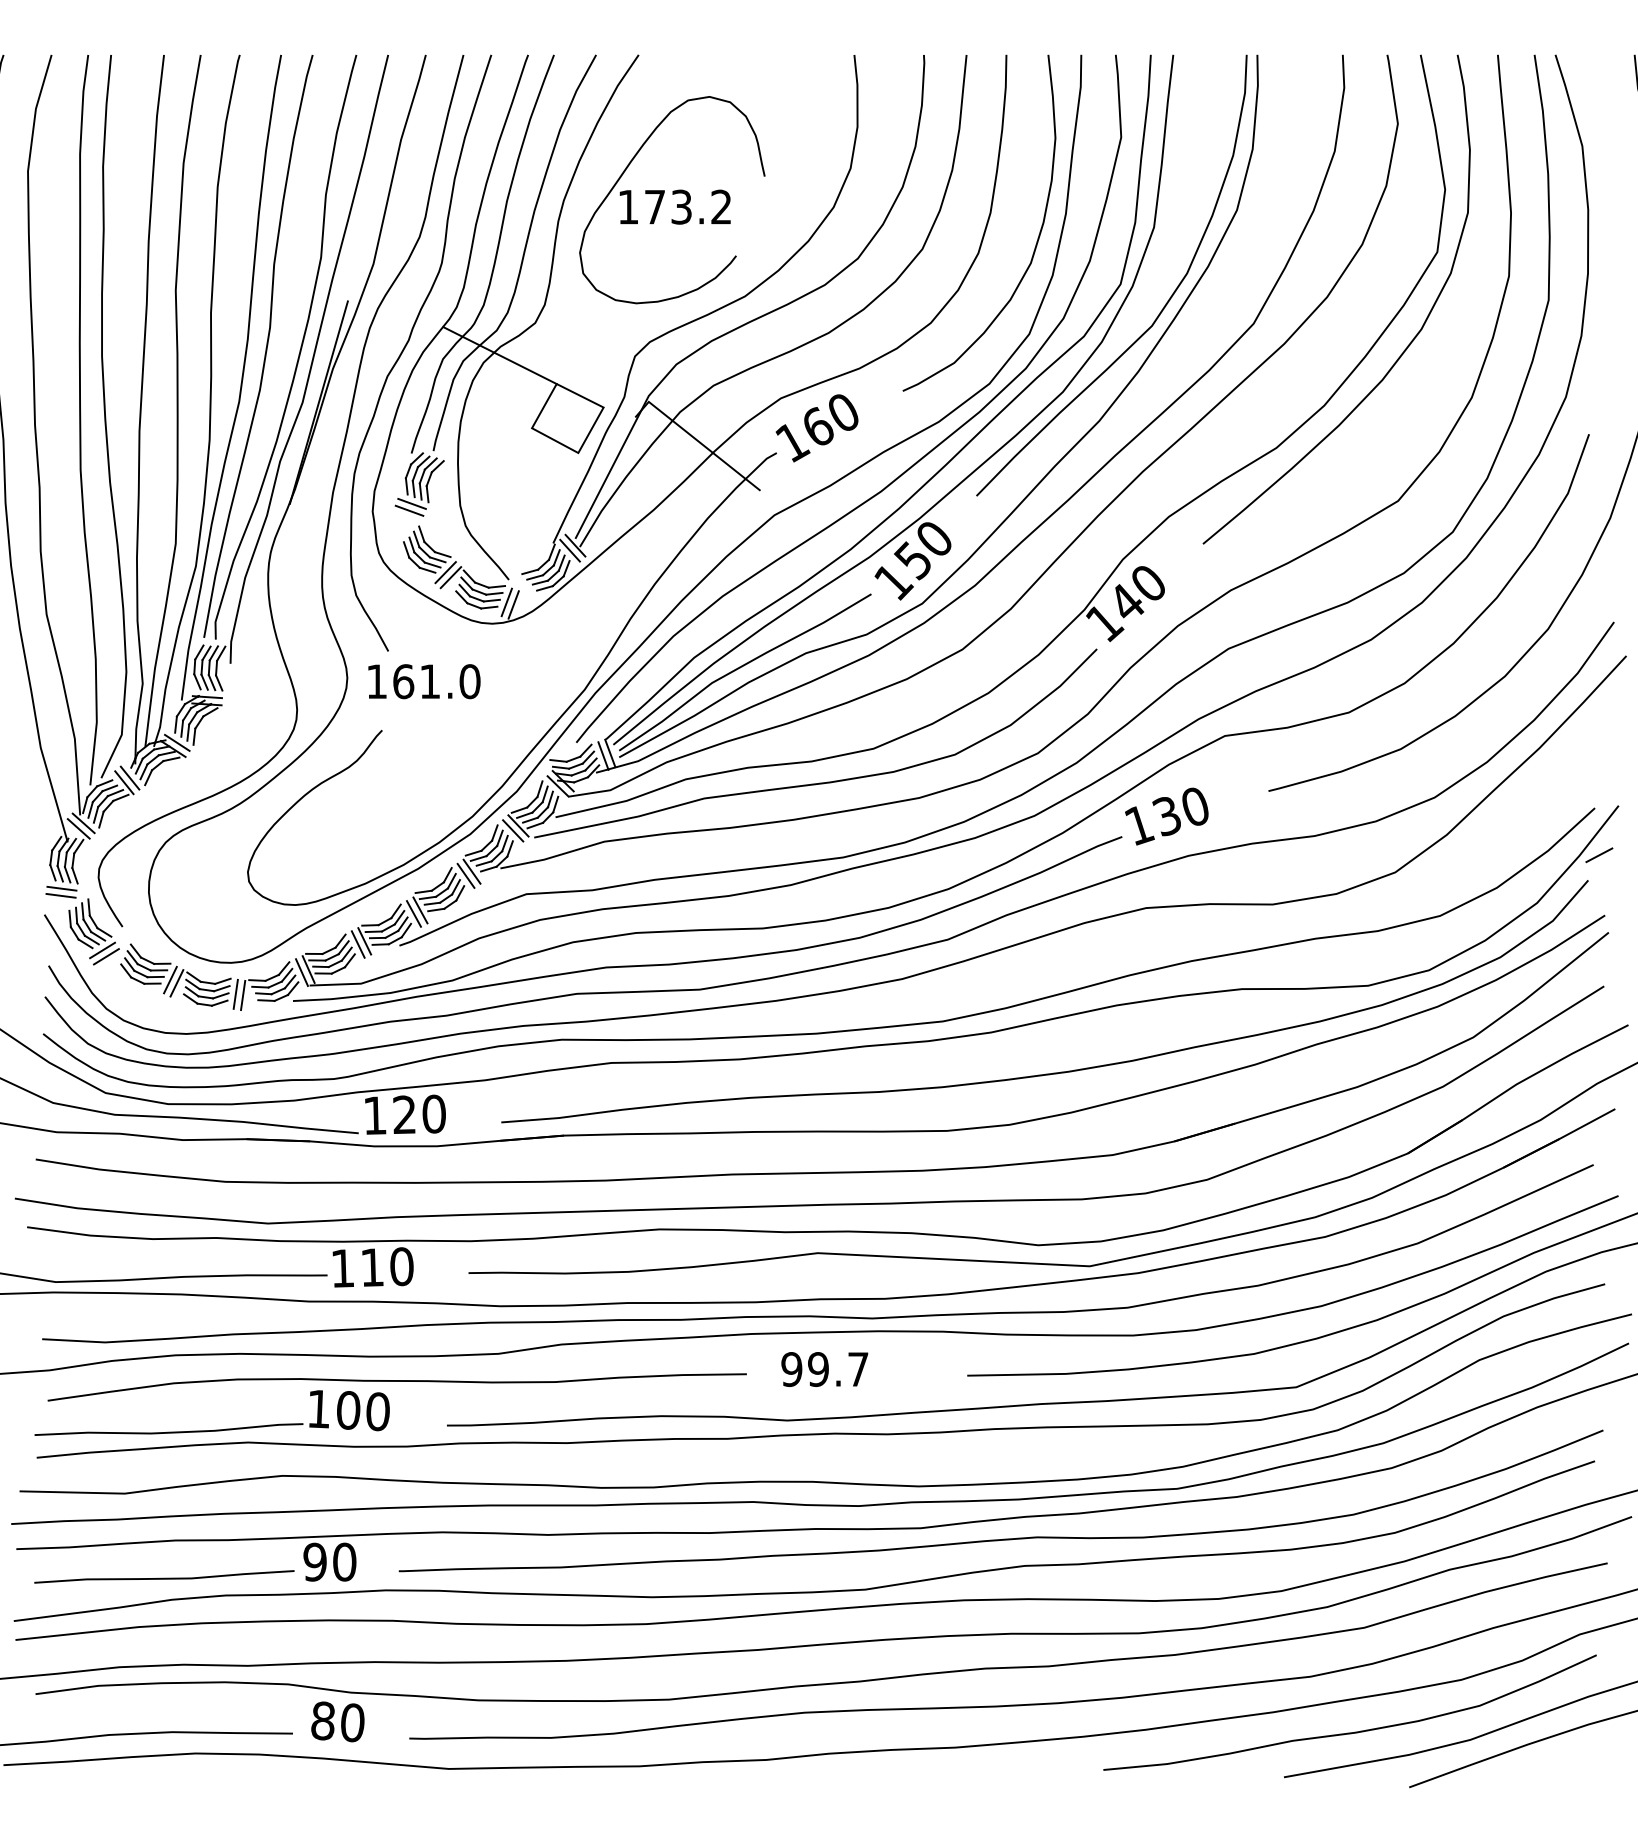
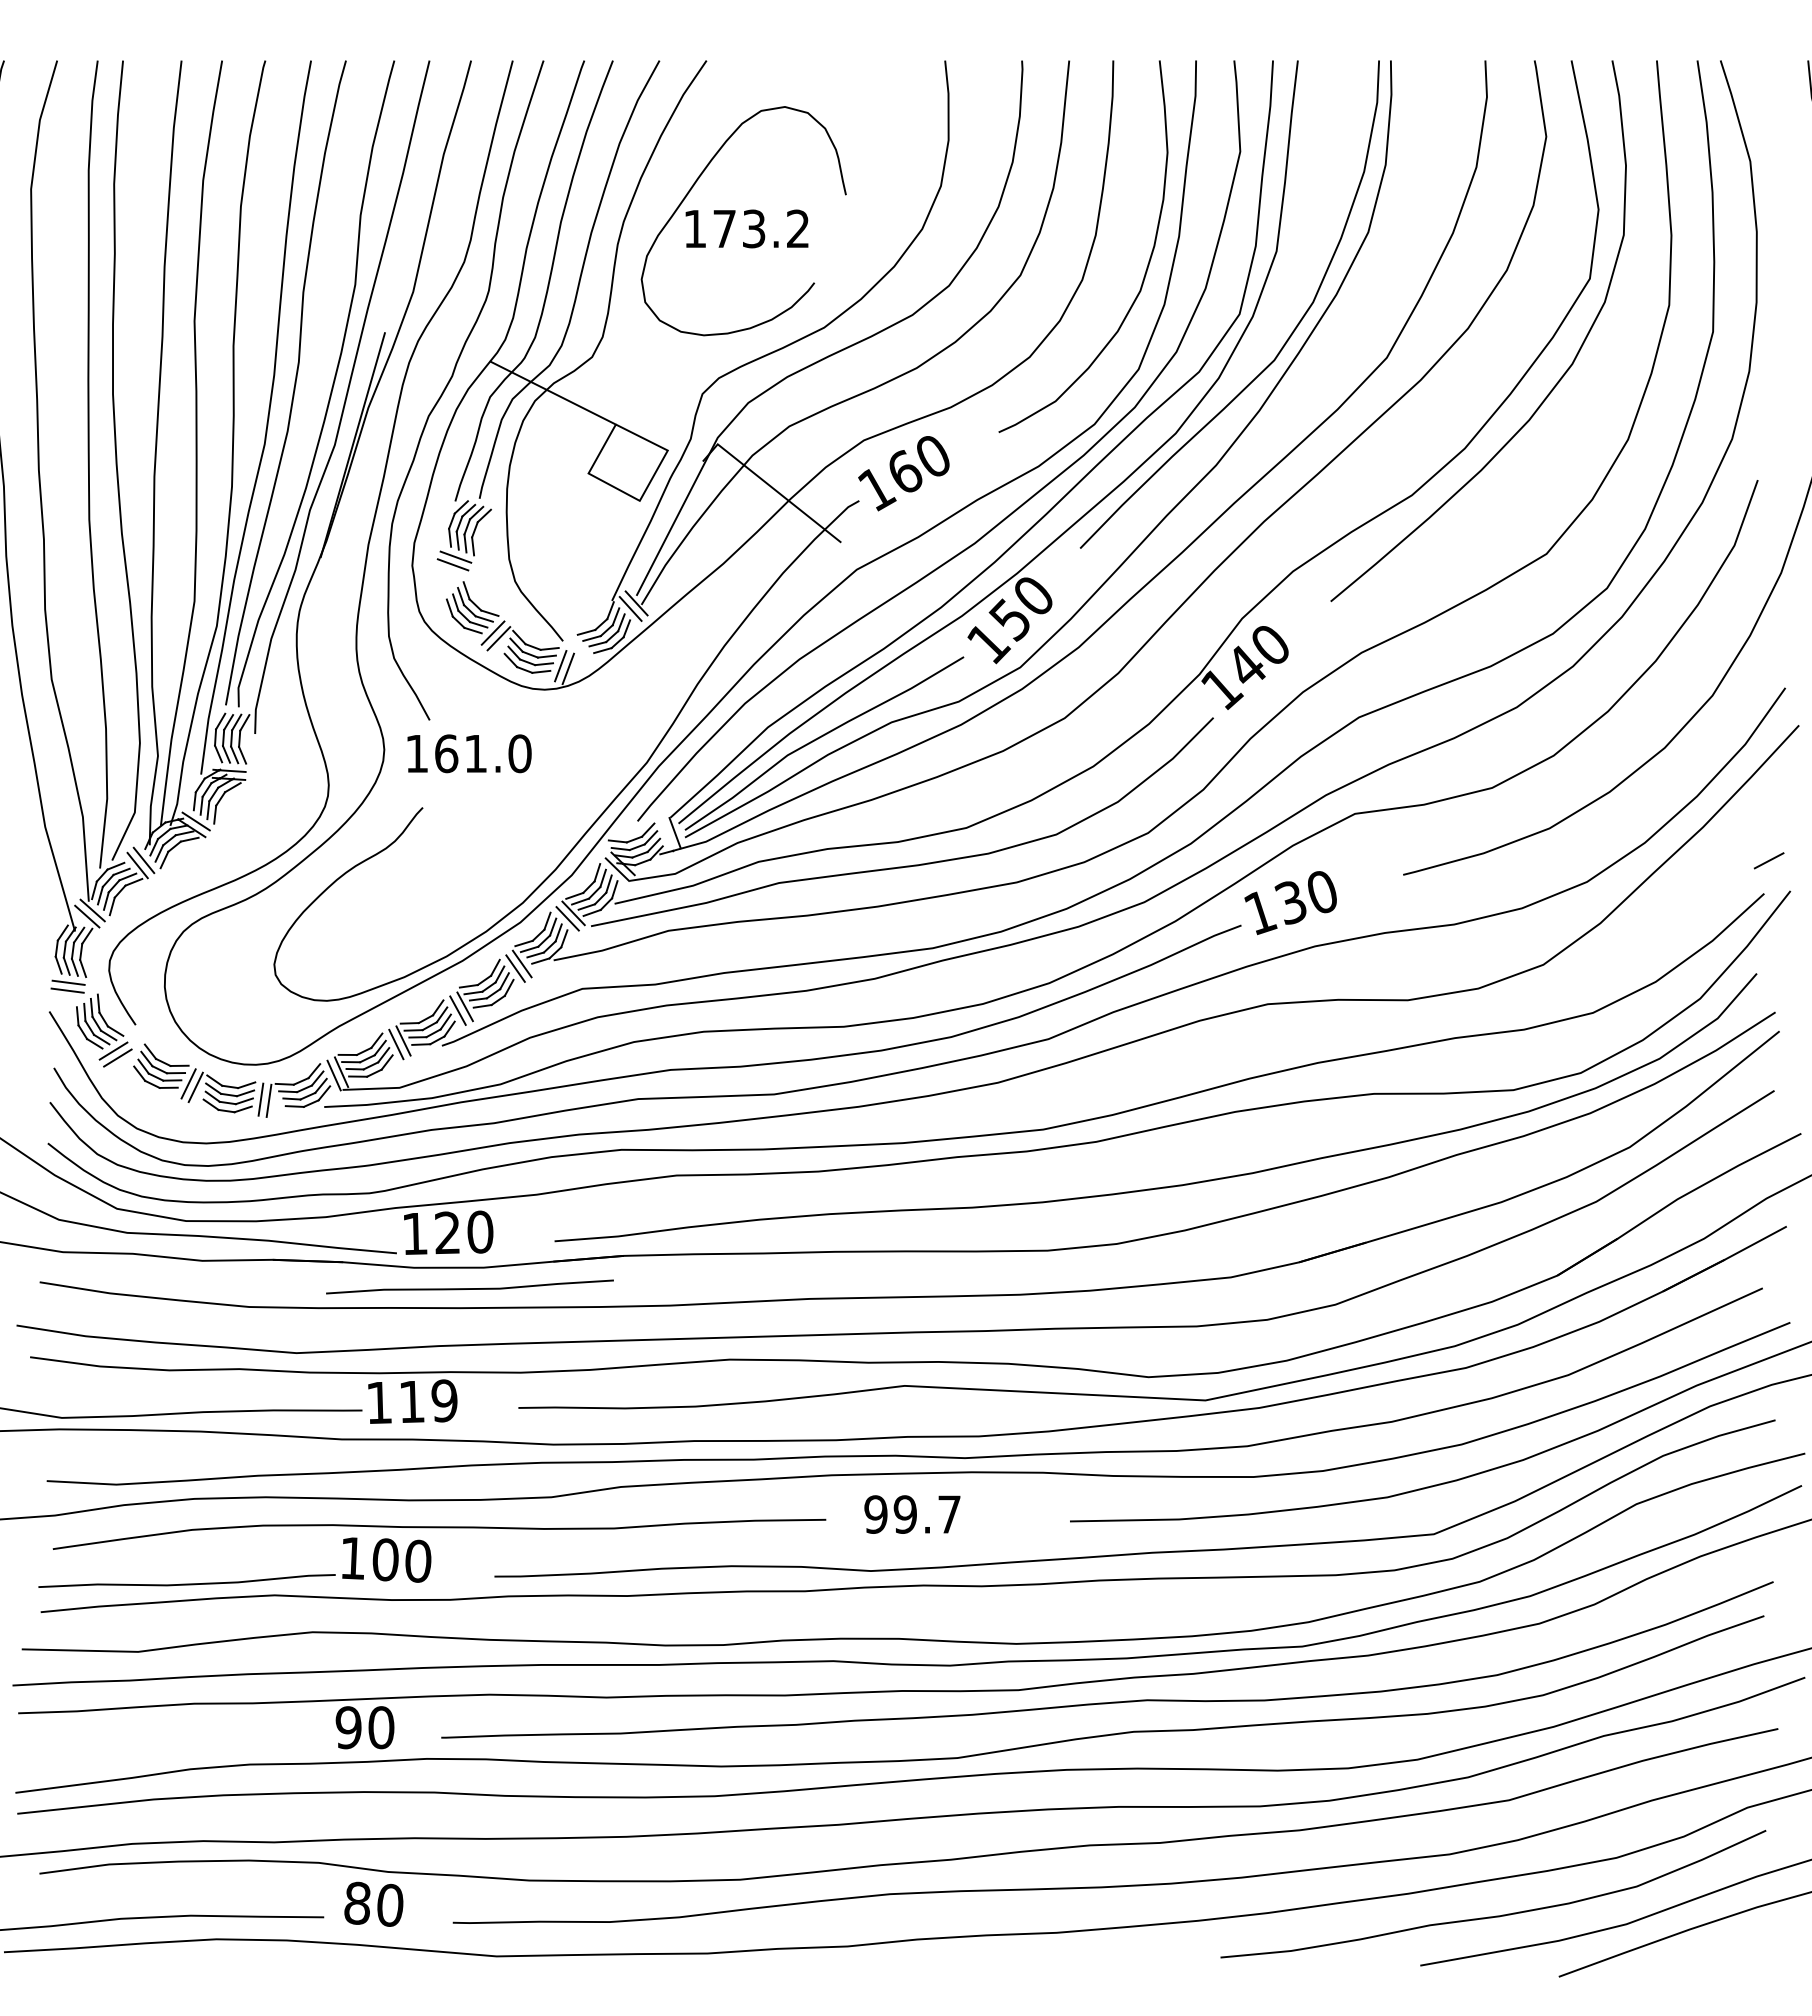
line: (603, 755) -> (667, 835), removed
line: (1598, 854) -> (1768, 860), moved
text: (401, 1266) -> (444, 1400), 110 -> 119
curve: (163, 1578) -> (469, 1288), moved

